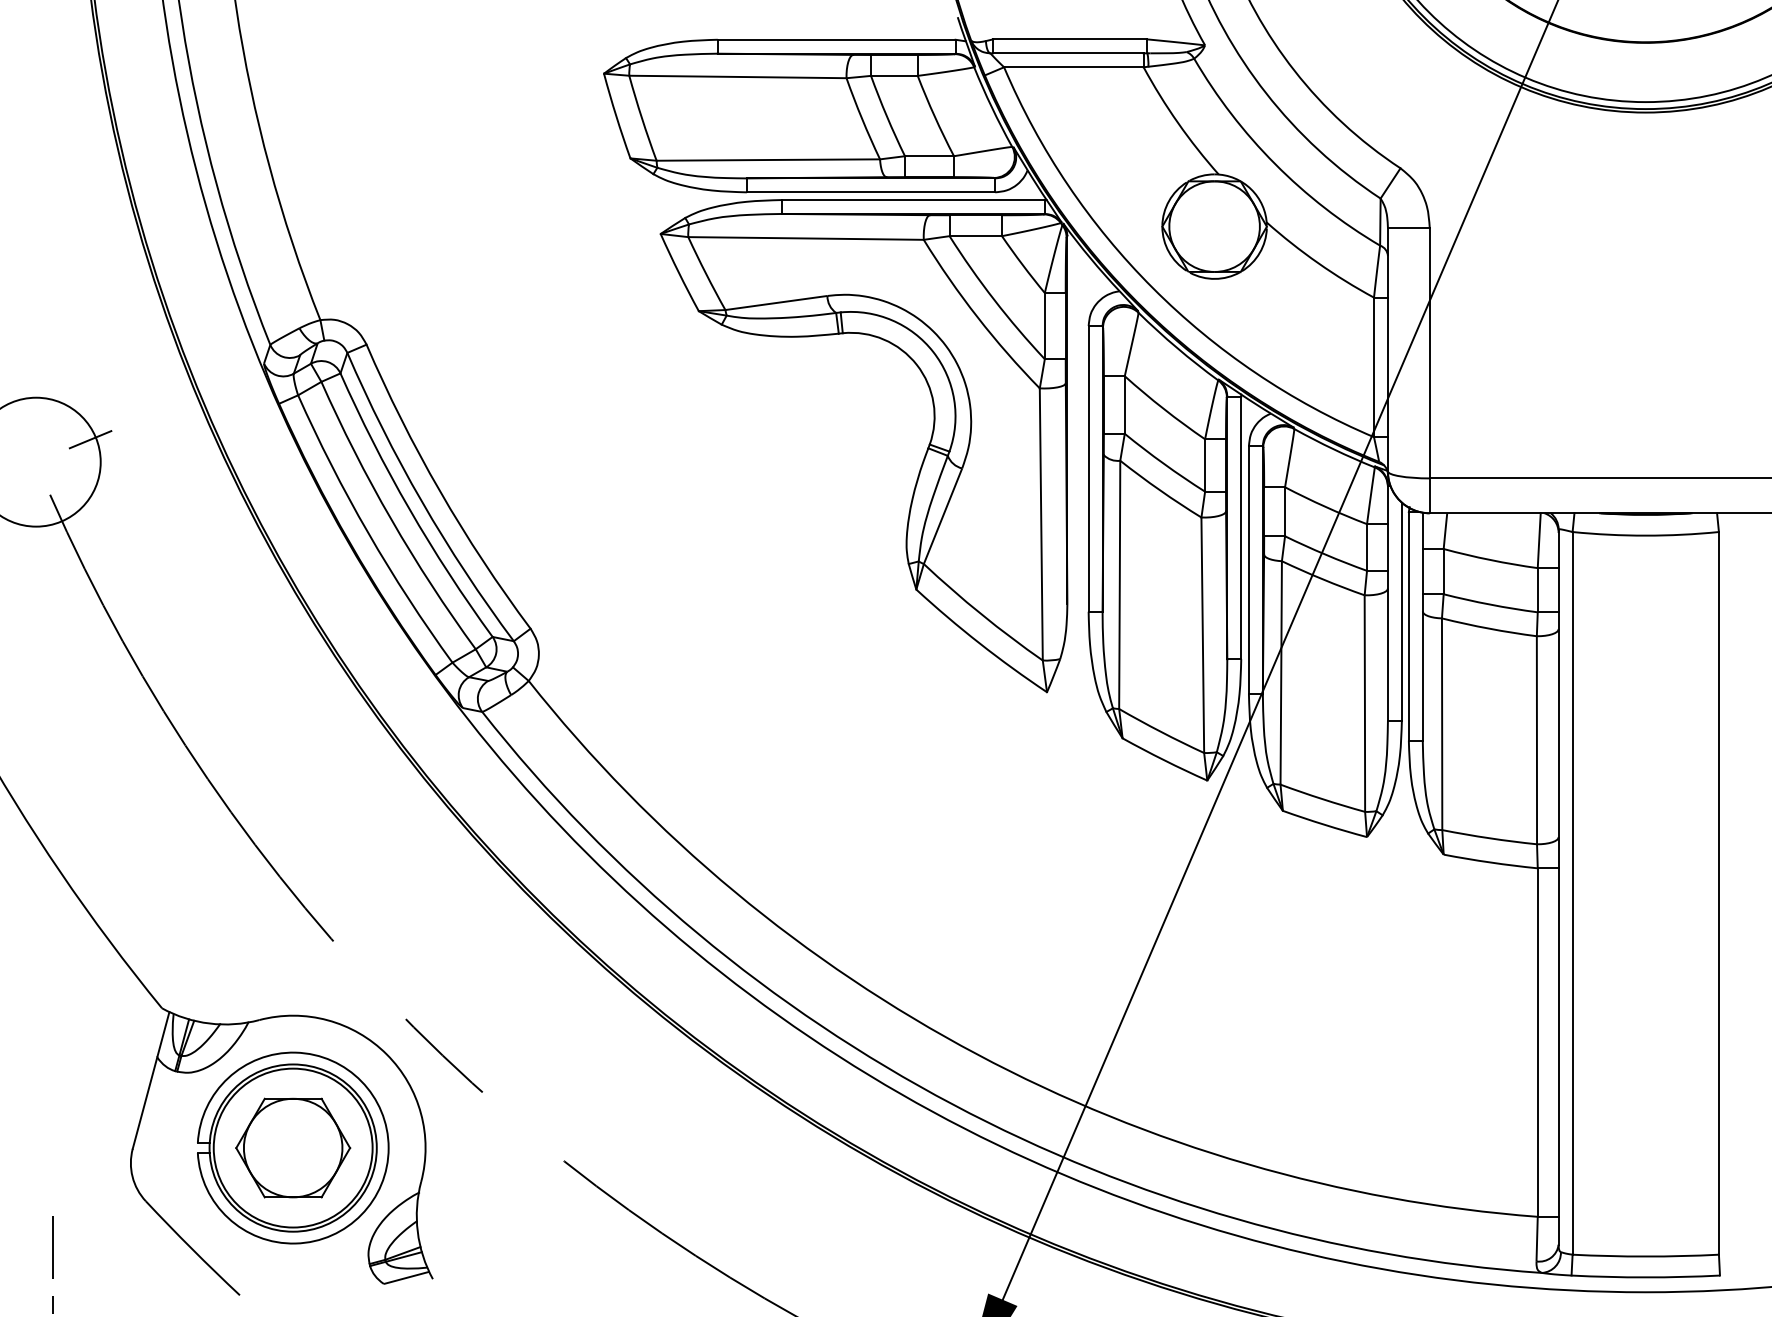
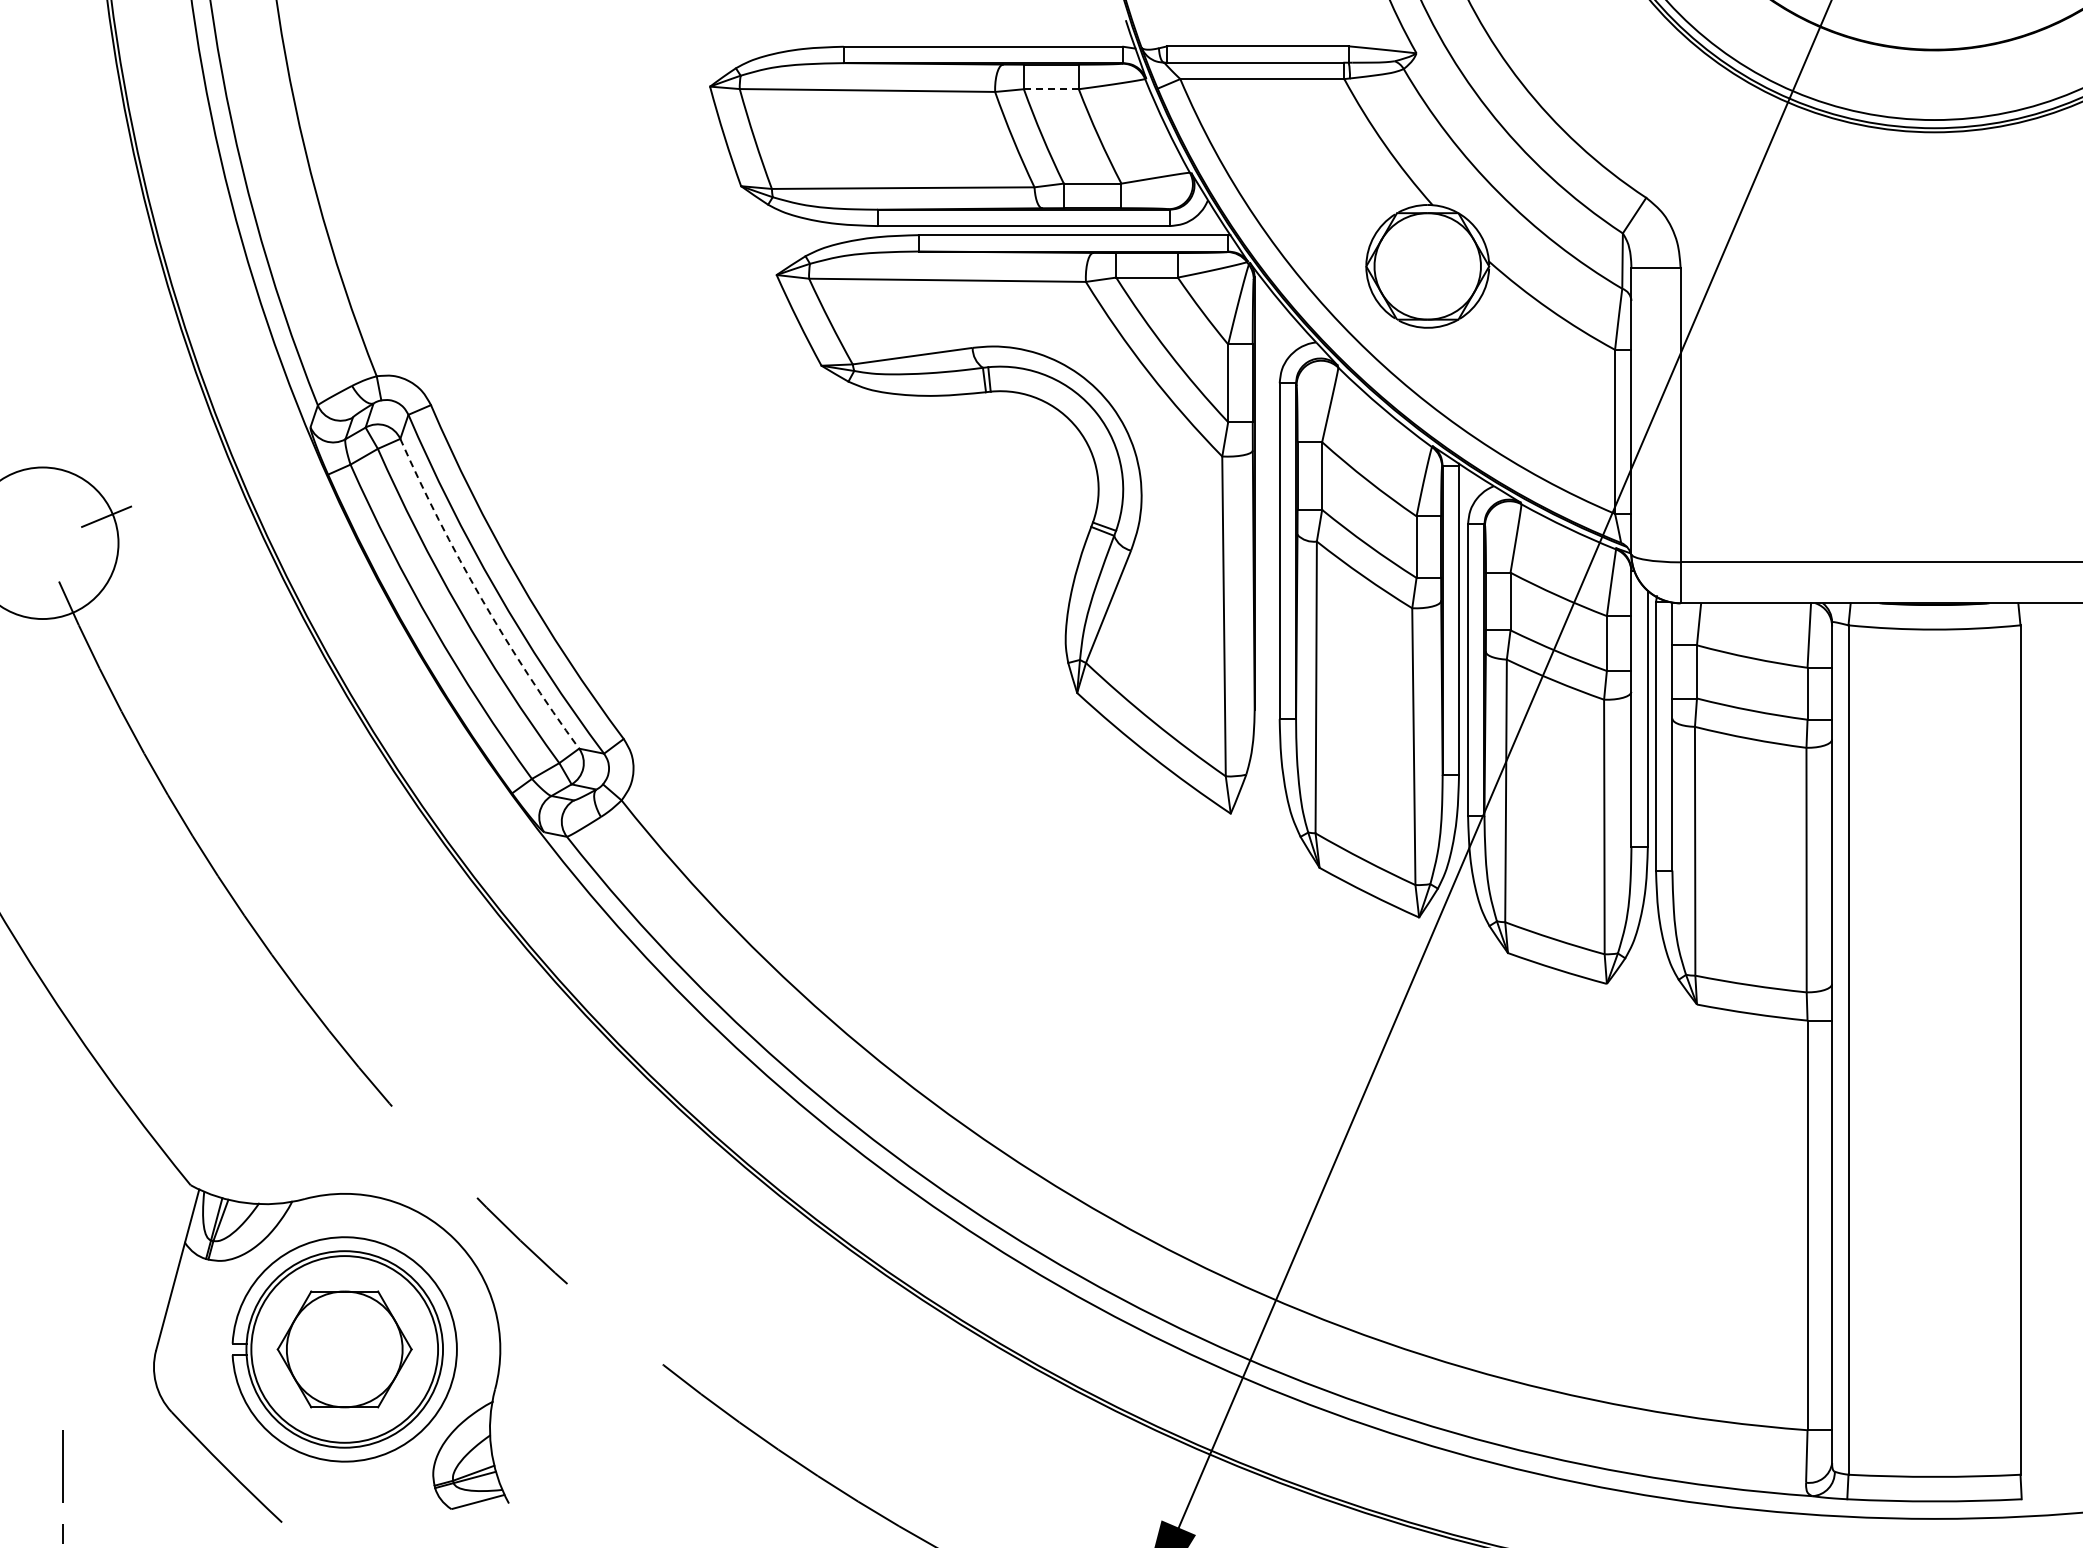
line: (893, 76) -> (1050, 89), solid -> dashed
arc: (409, 509) -> (481, 598), solid -> dashed

